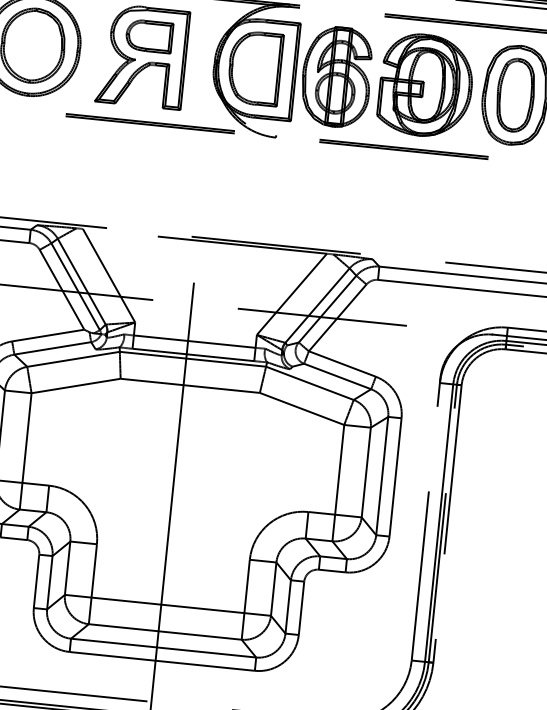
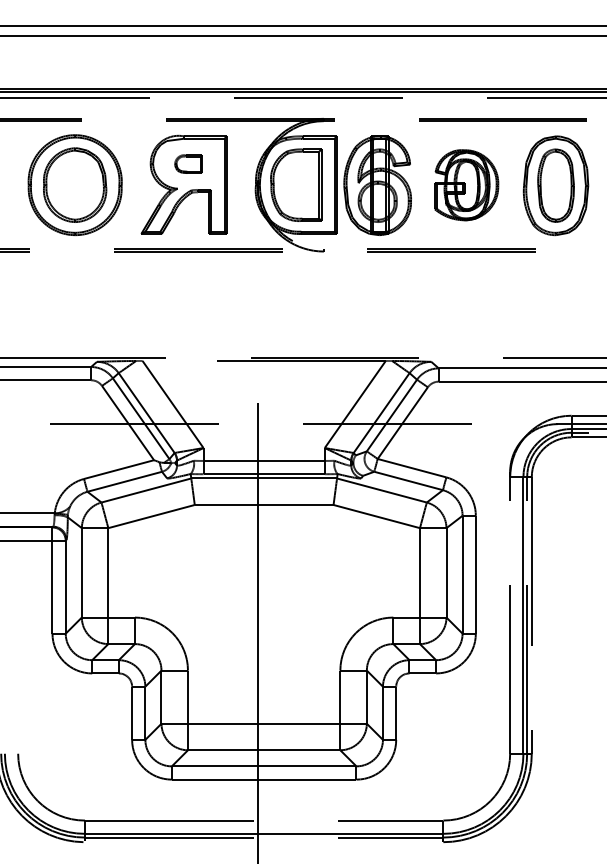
part: (149, 35) -> (188, 163), size x0.6
part: (425, 85) -> (466, 185), size x0.7

